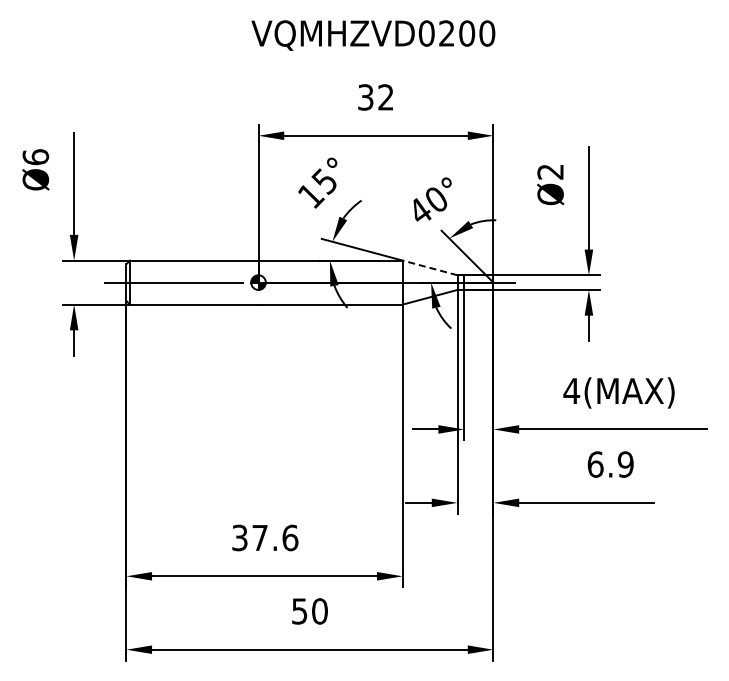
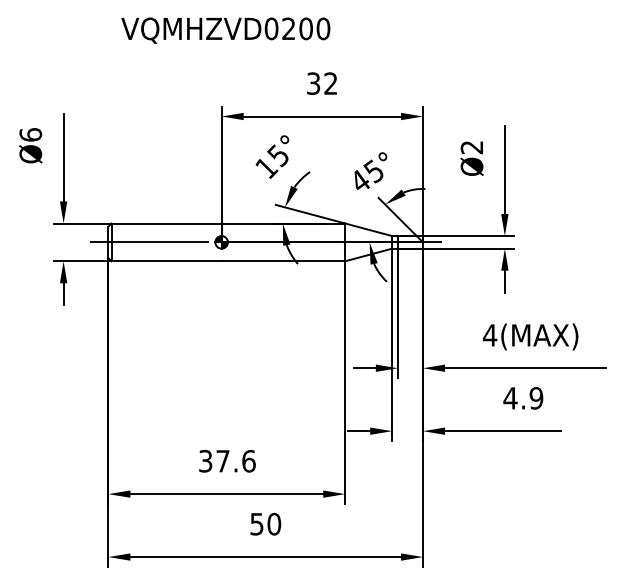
text: (373, 35) -> (225, 30), moved
text: (435, 199) -> (373, 171), 40° -> 45°
line: (429, 267) -> (368, 229), dashed -> solid
text: (595, 464) -> (510, 398), 6.9 -> 4.9

